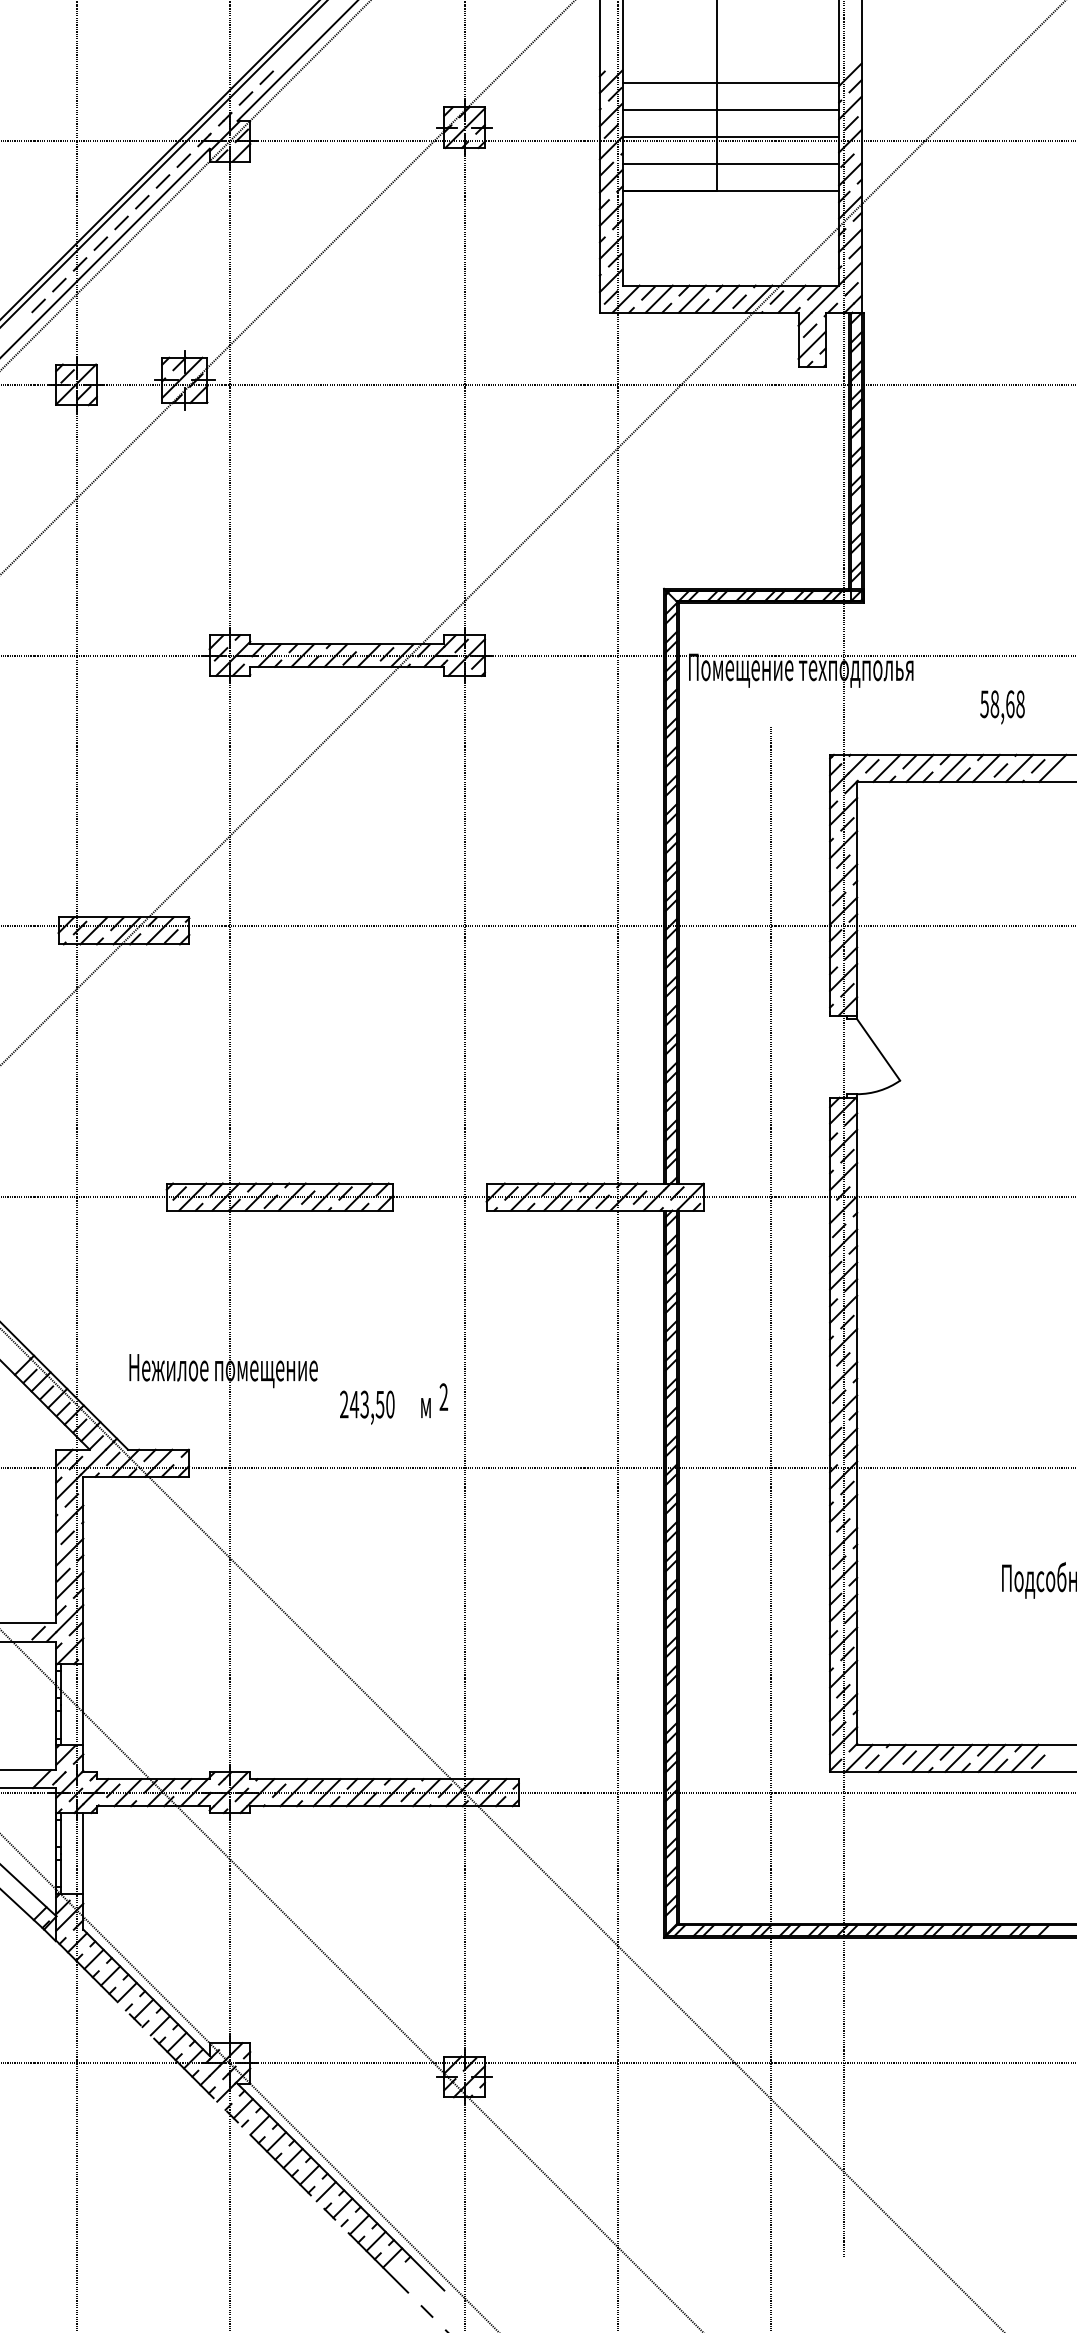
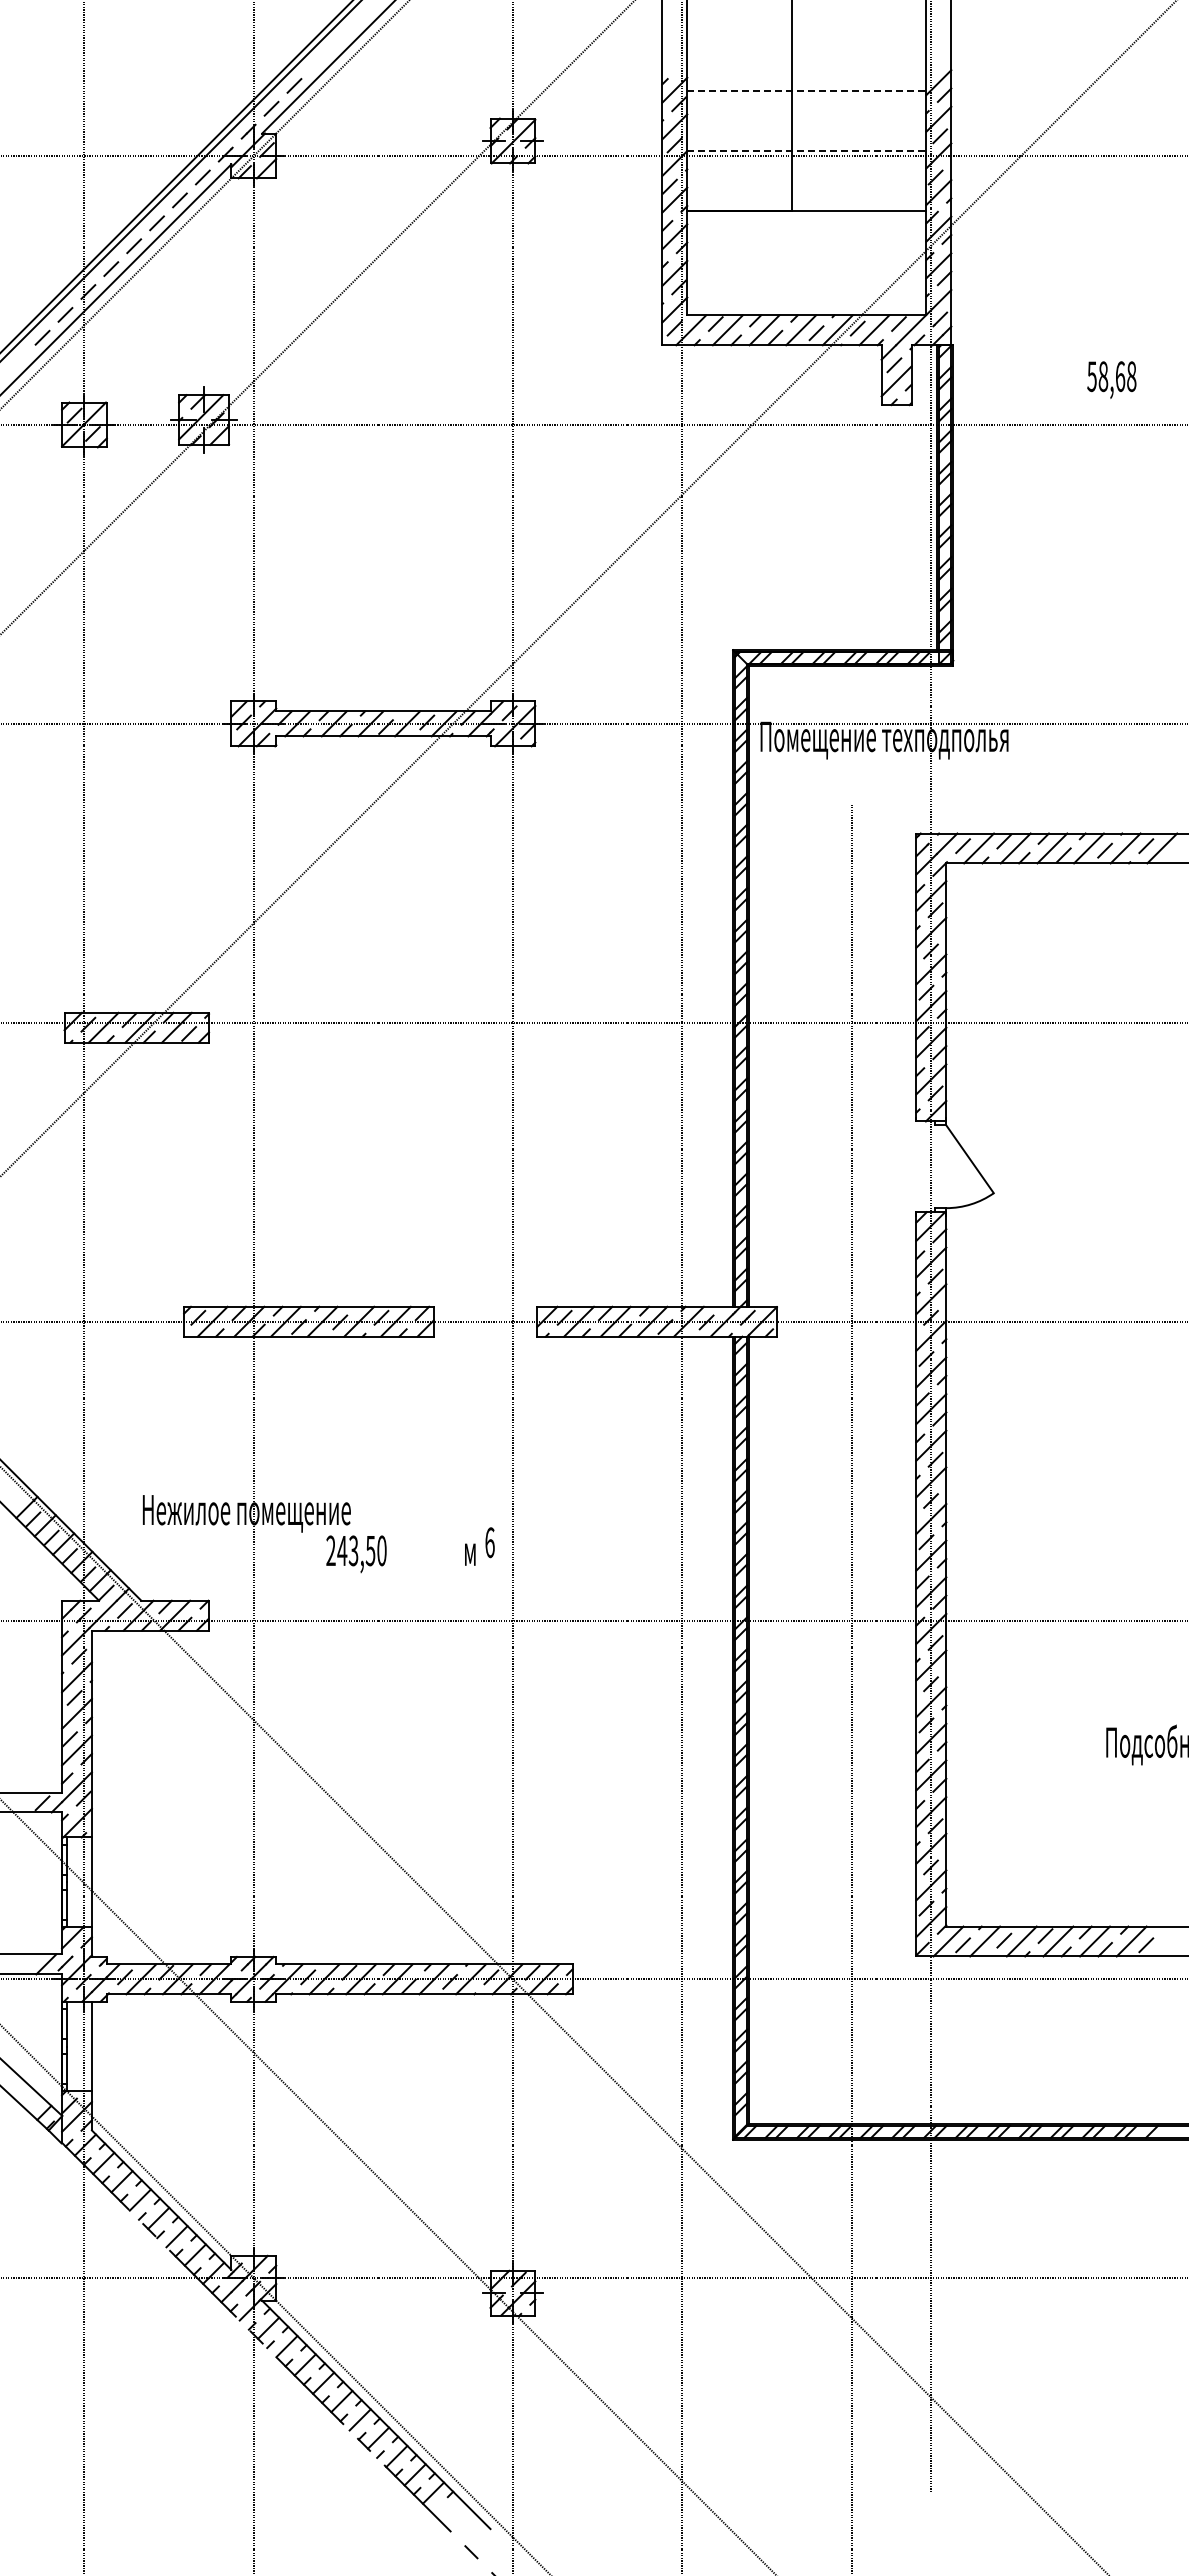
line: (730, 82) -> (806, 91), solid -> dashed
line: (730, 110) -> (806, 121), removed
line: (730, 136) -> (806, 150), solid -> dashed
line: (730, 163) -> (806, 180), removed
text: (1002, 706) -> (1111, 379), moved
text: (443, 1397) -> (489, 1542), 2 -> 6
text: (367, 1407) -> (356, 1554), moved

